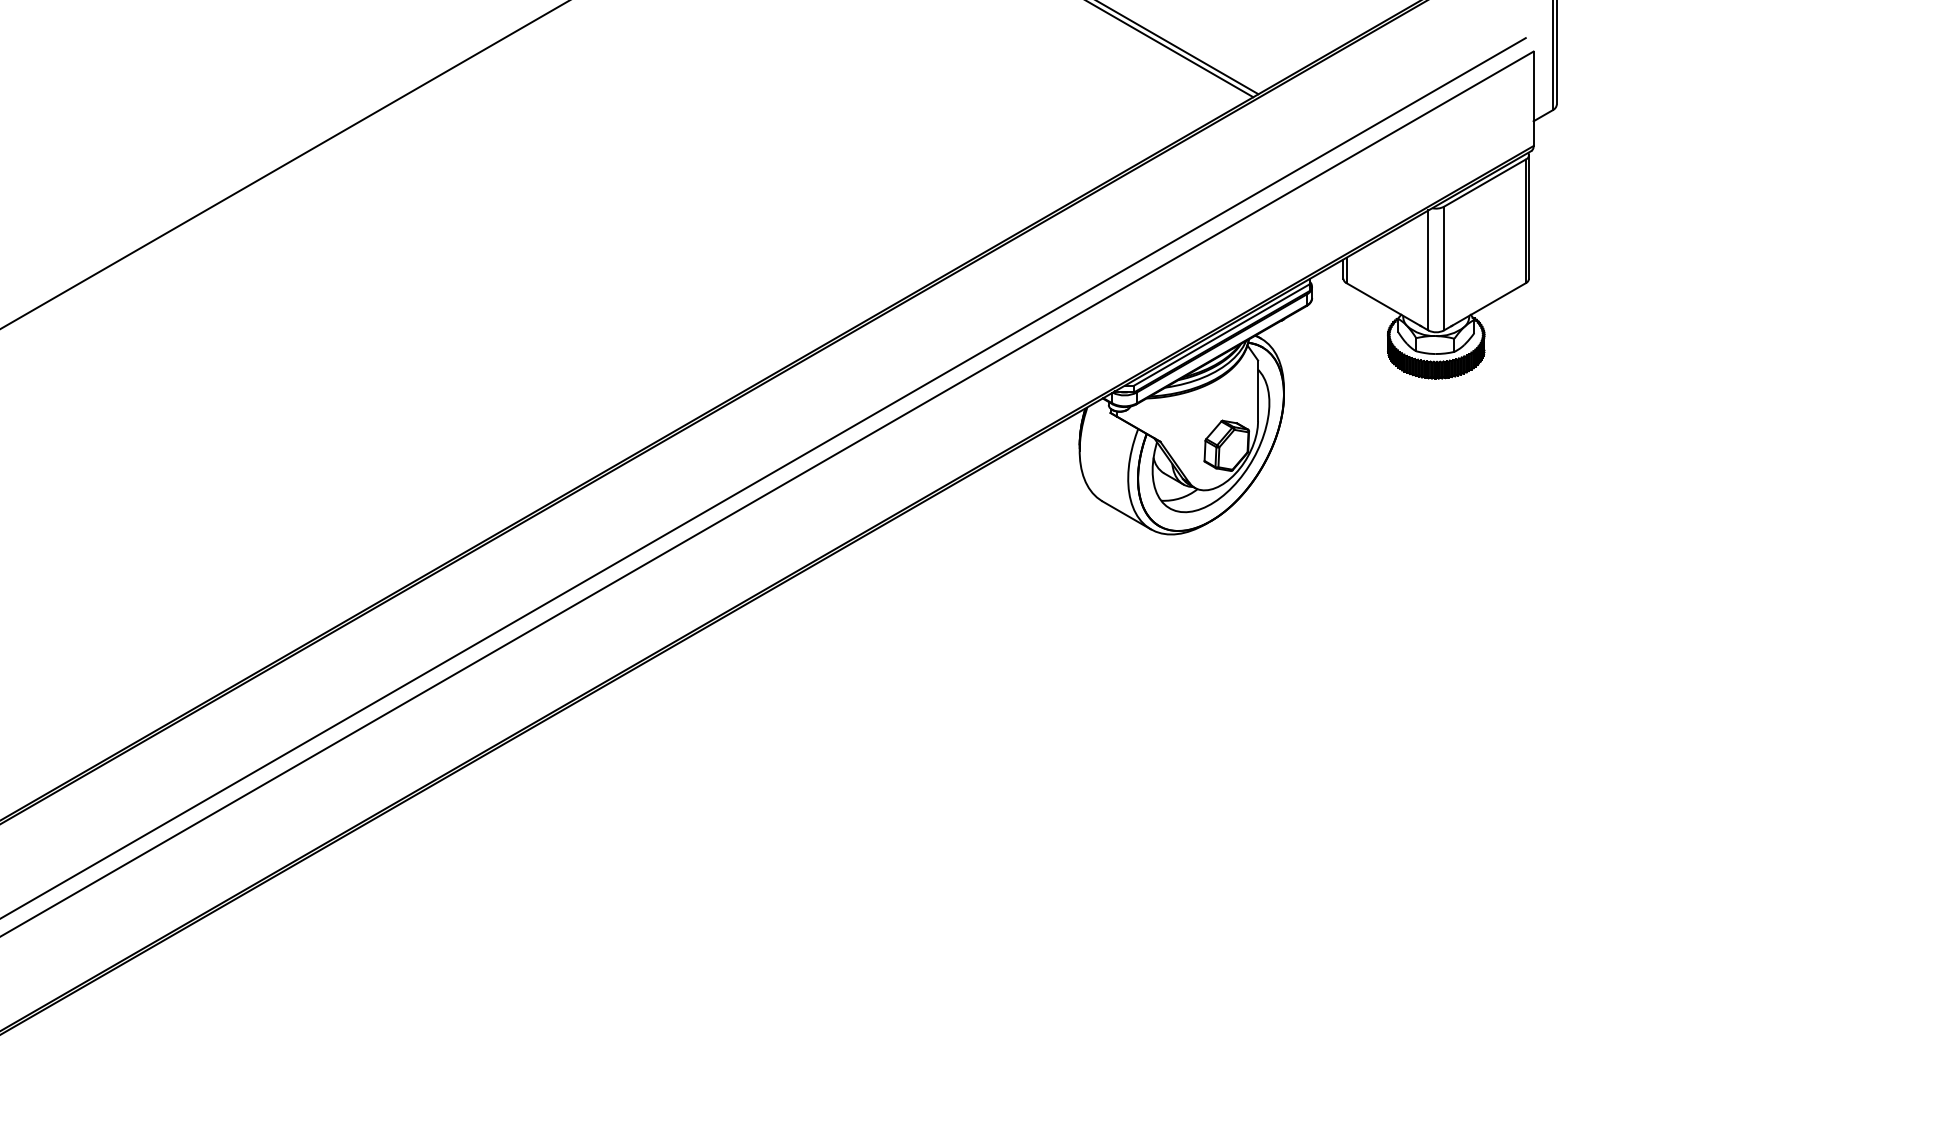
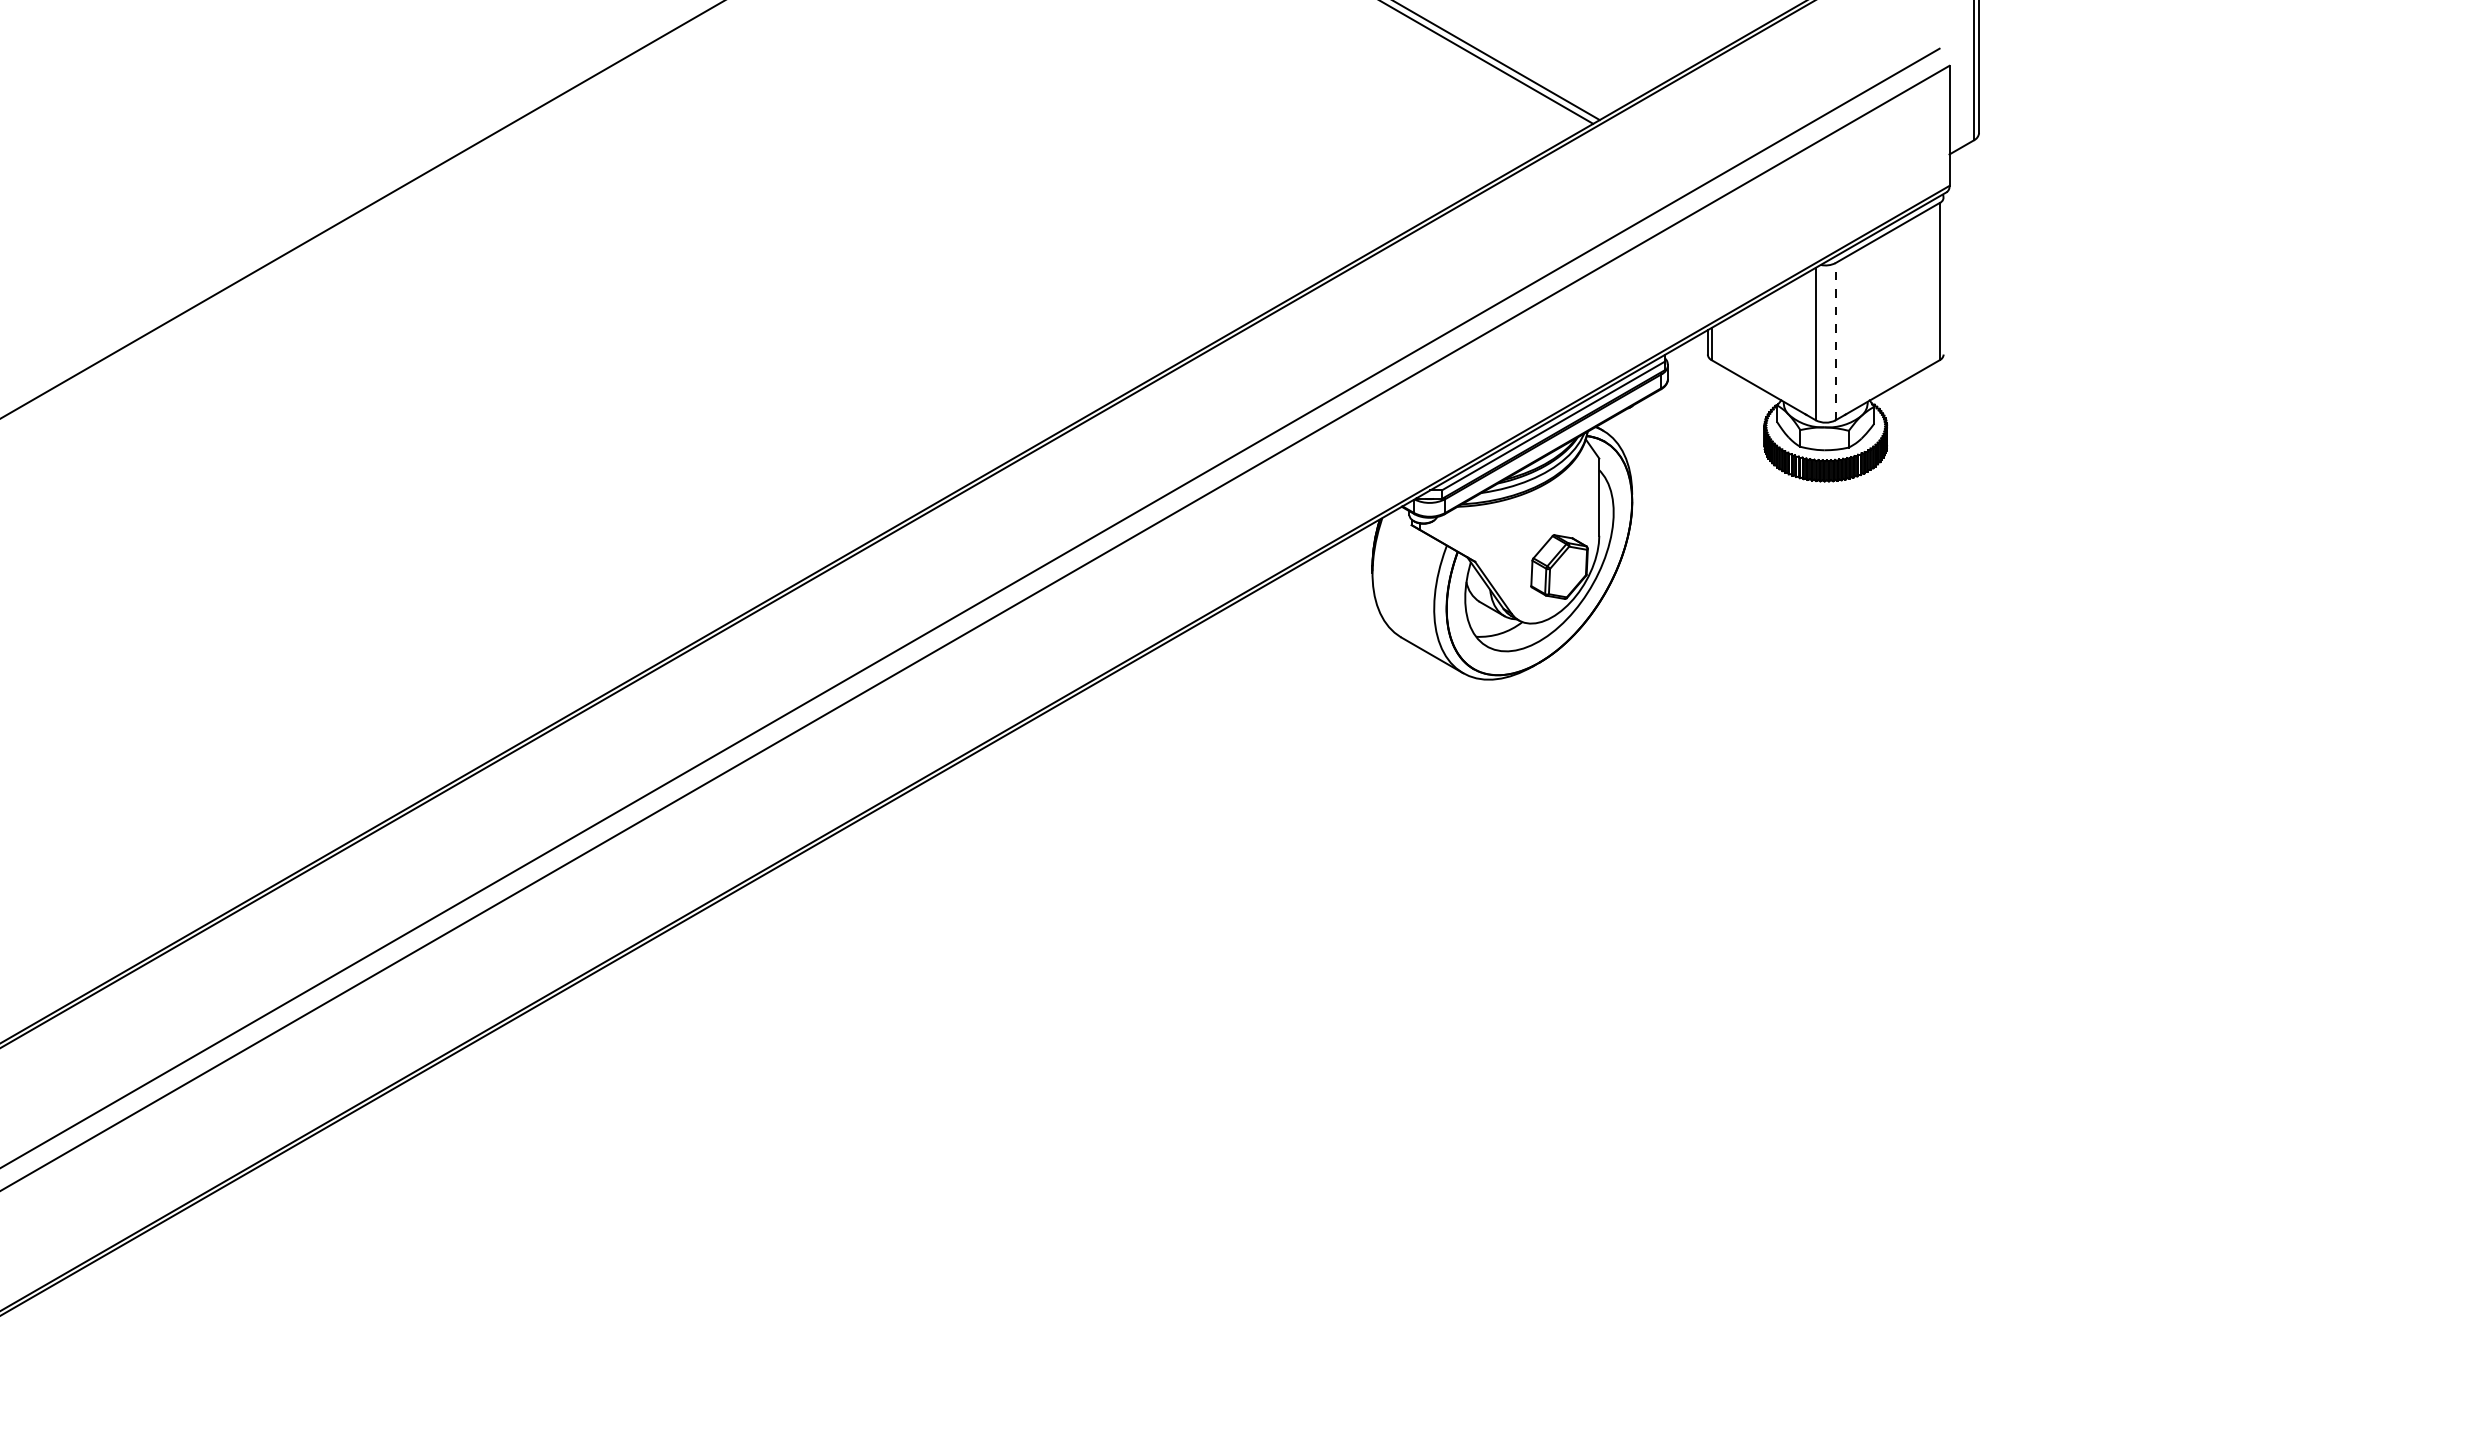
line: (1528, 216) -> (1943, 275), removed
line: (1443, 268) -> (1835, 341), solid -> dashed

